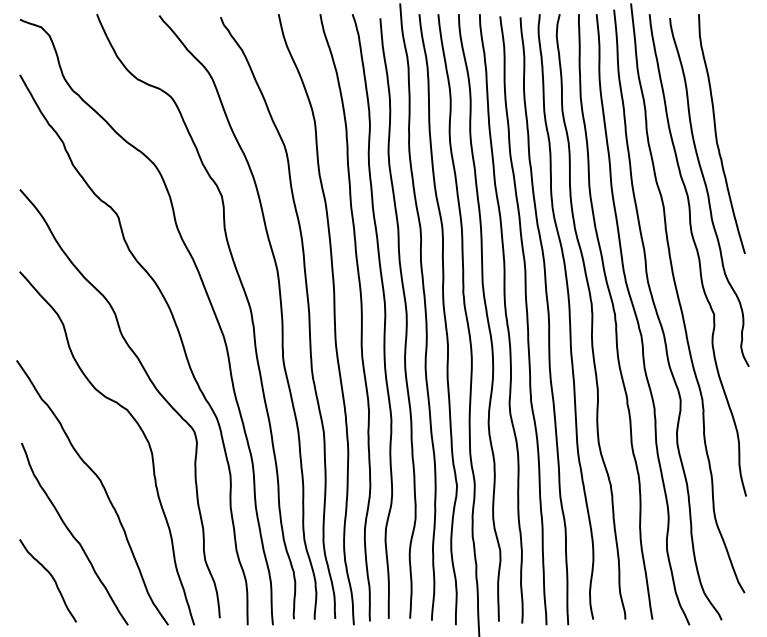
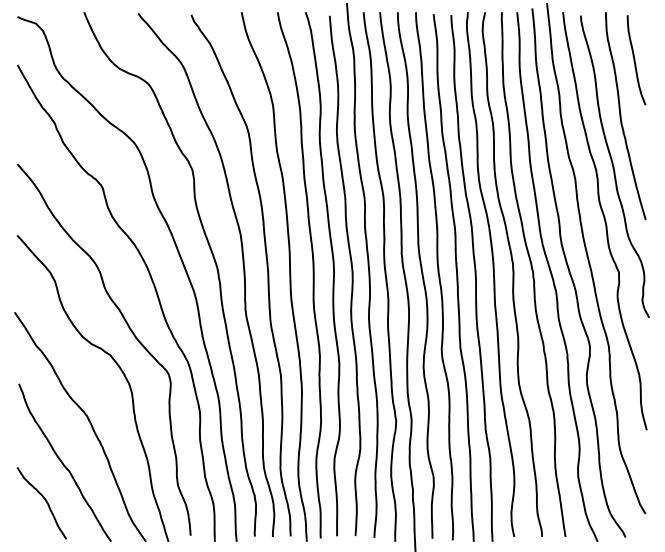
curve: (733, 69) -> (635, 60), added

